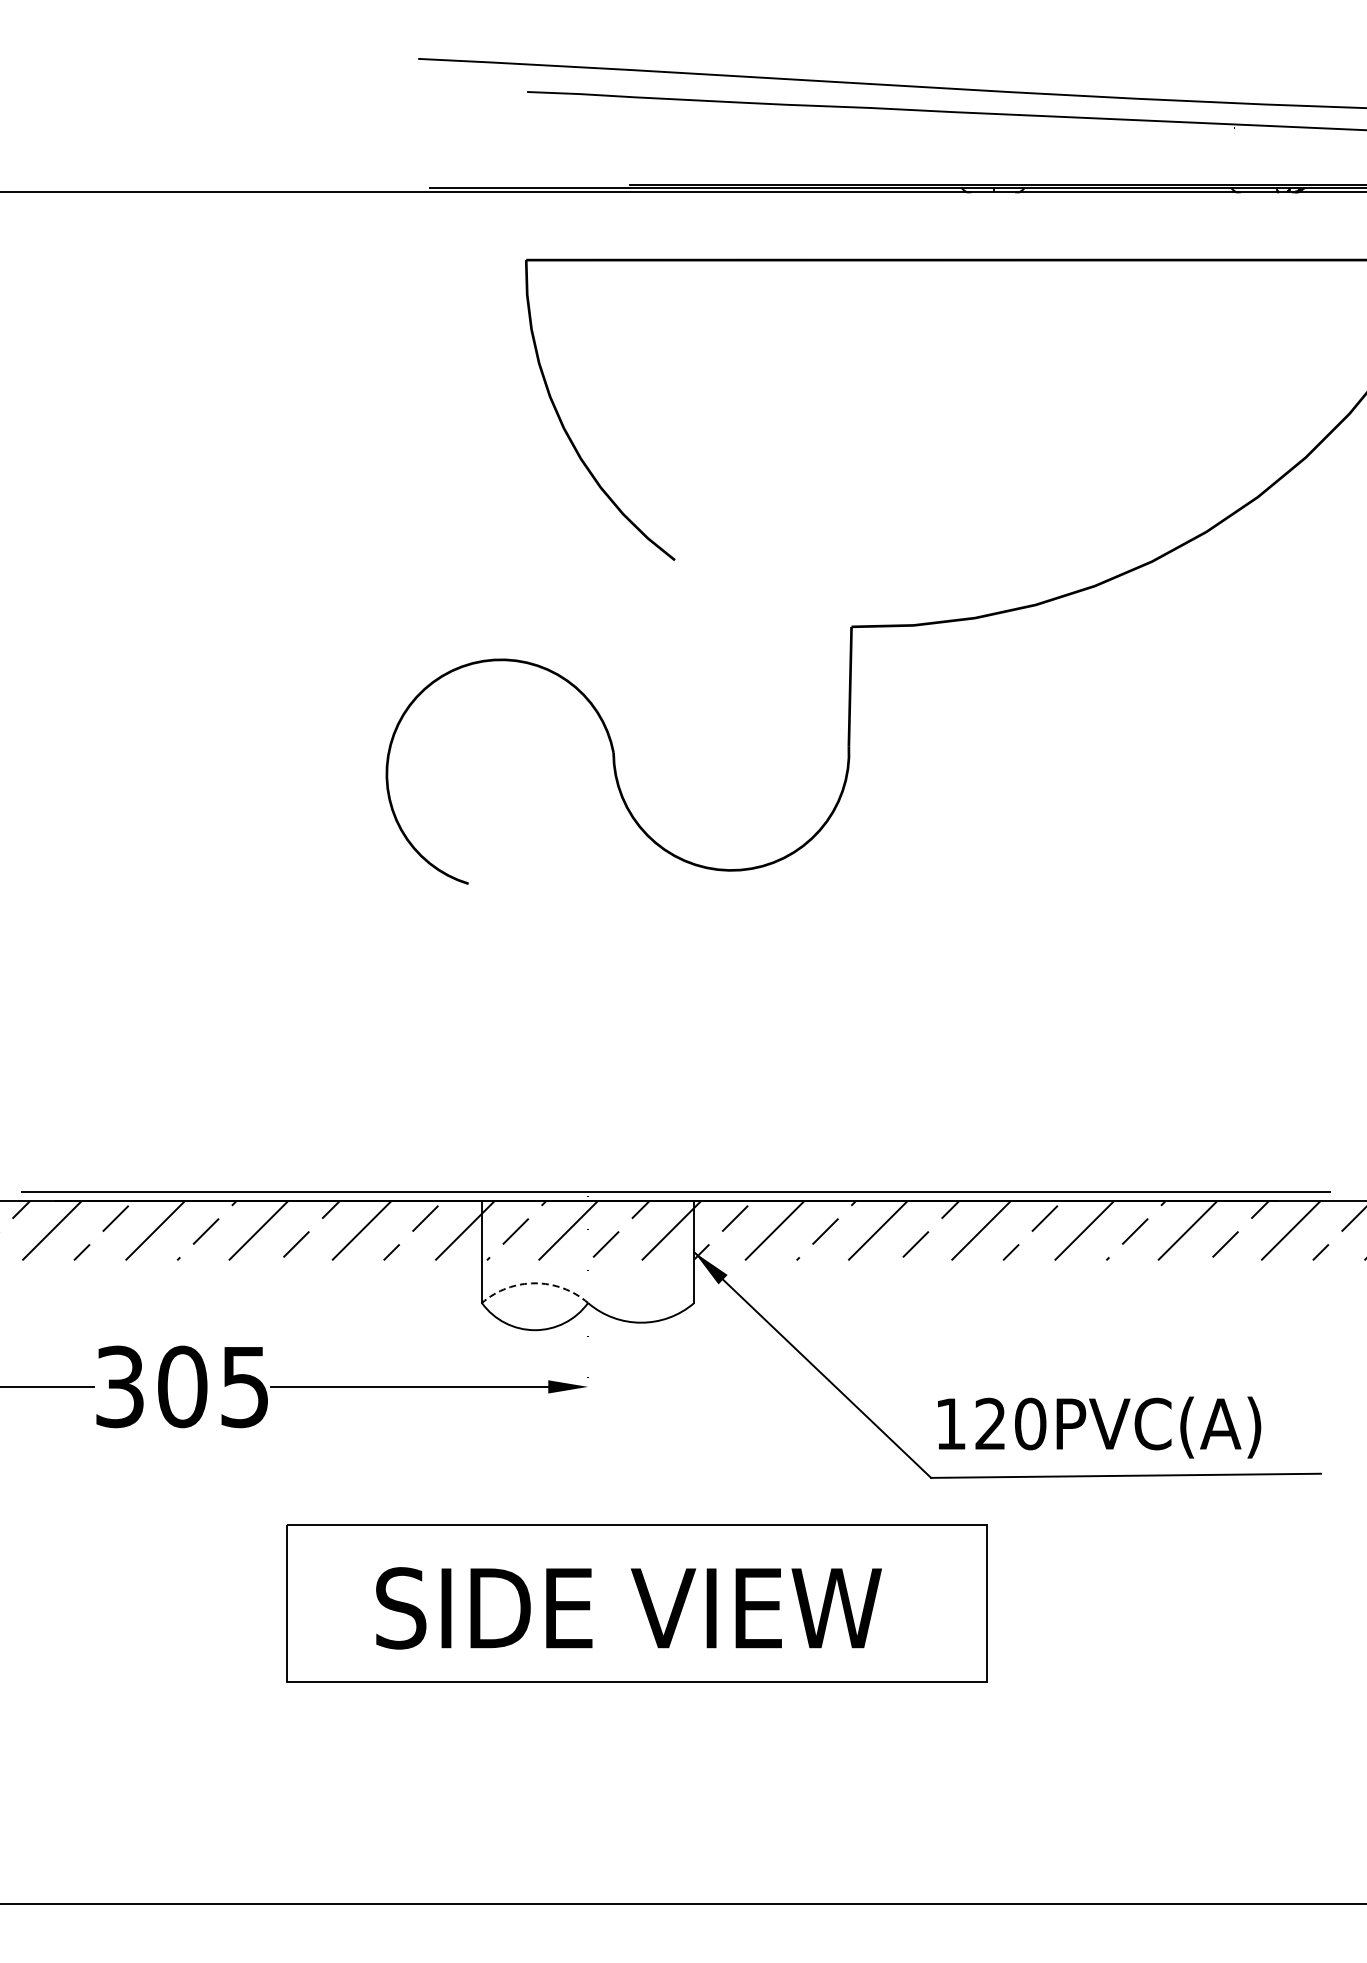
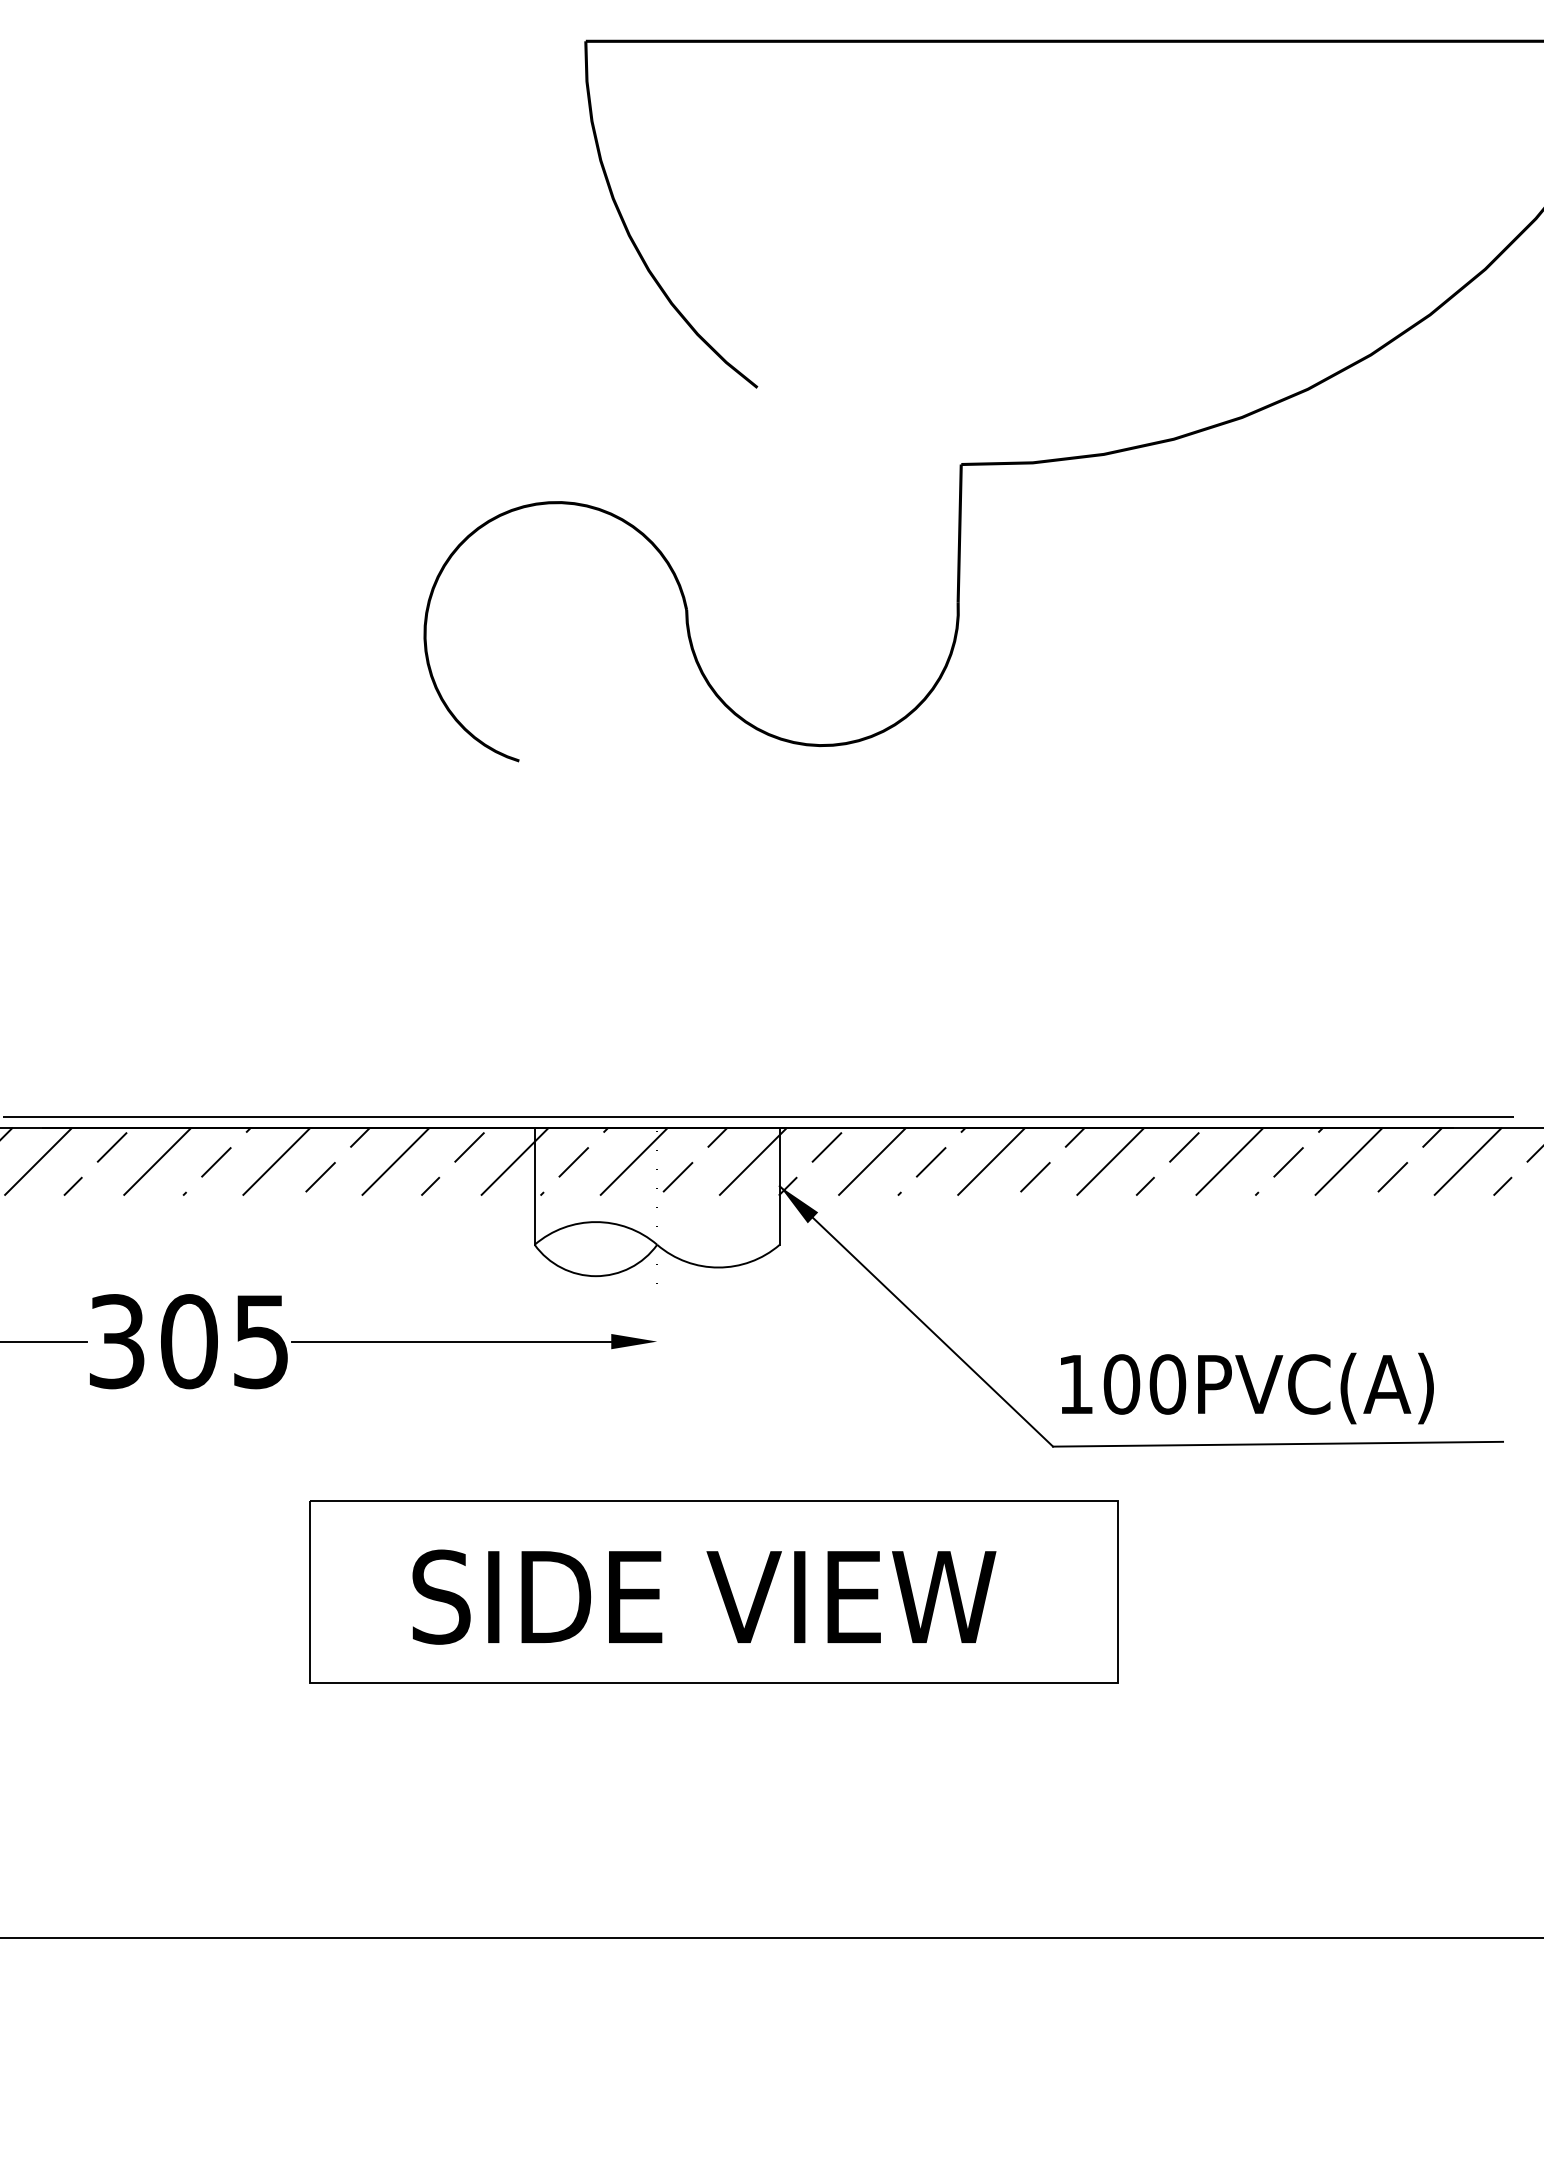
arc: (535, 1283) -> (596, 1222), dashed -> solid
text: (990, 1423) -> (1121, 1383), 120PVC(A) -> 100PVC(A)

